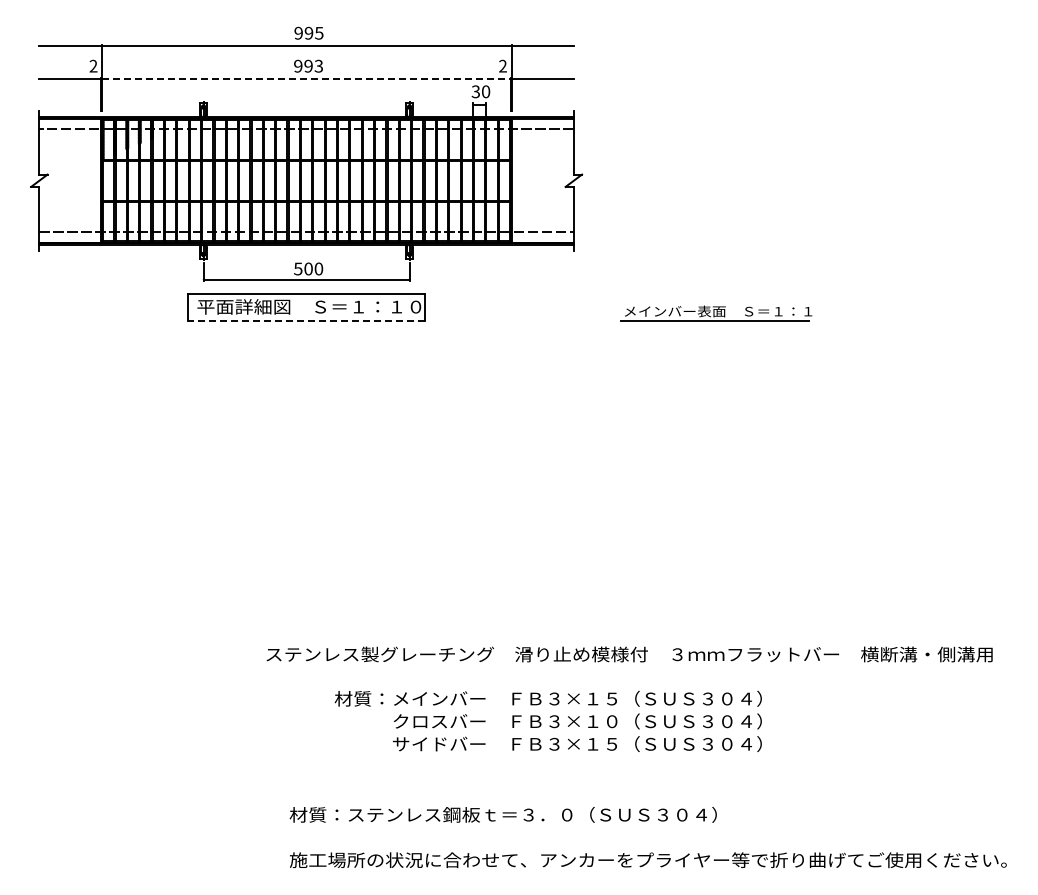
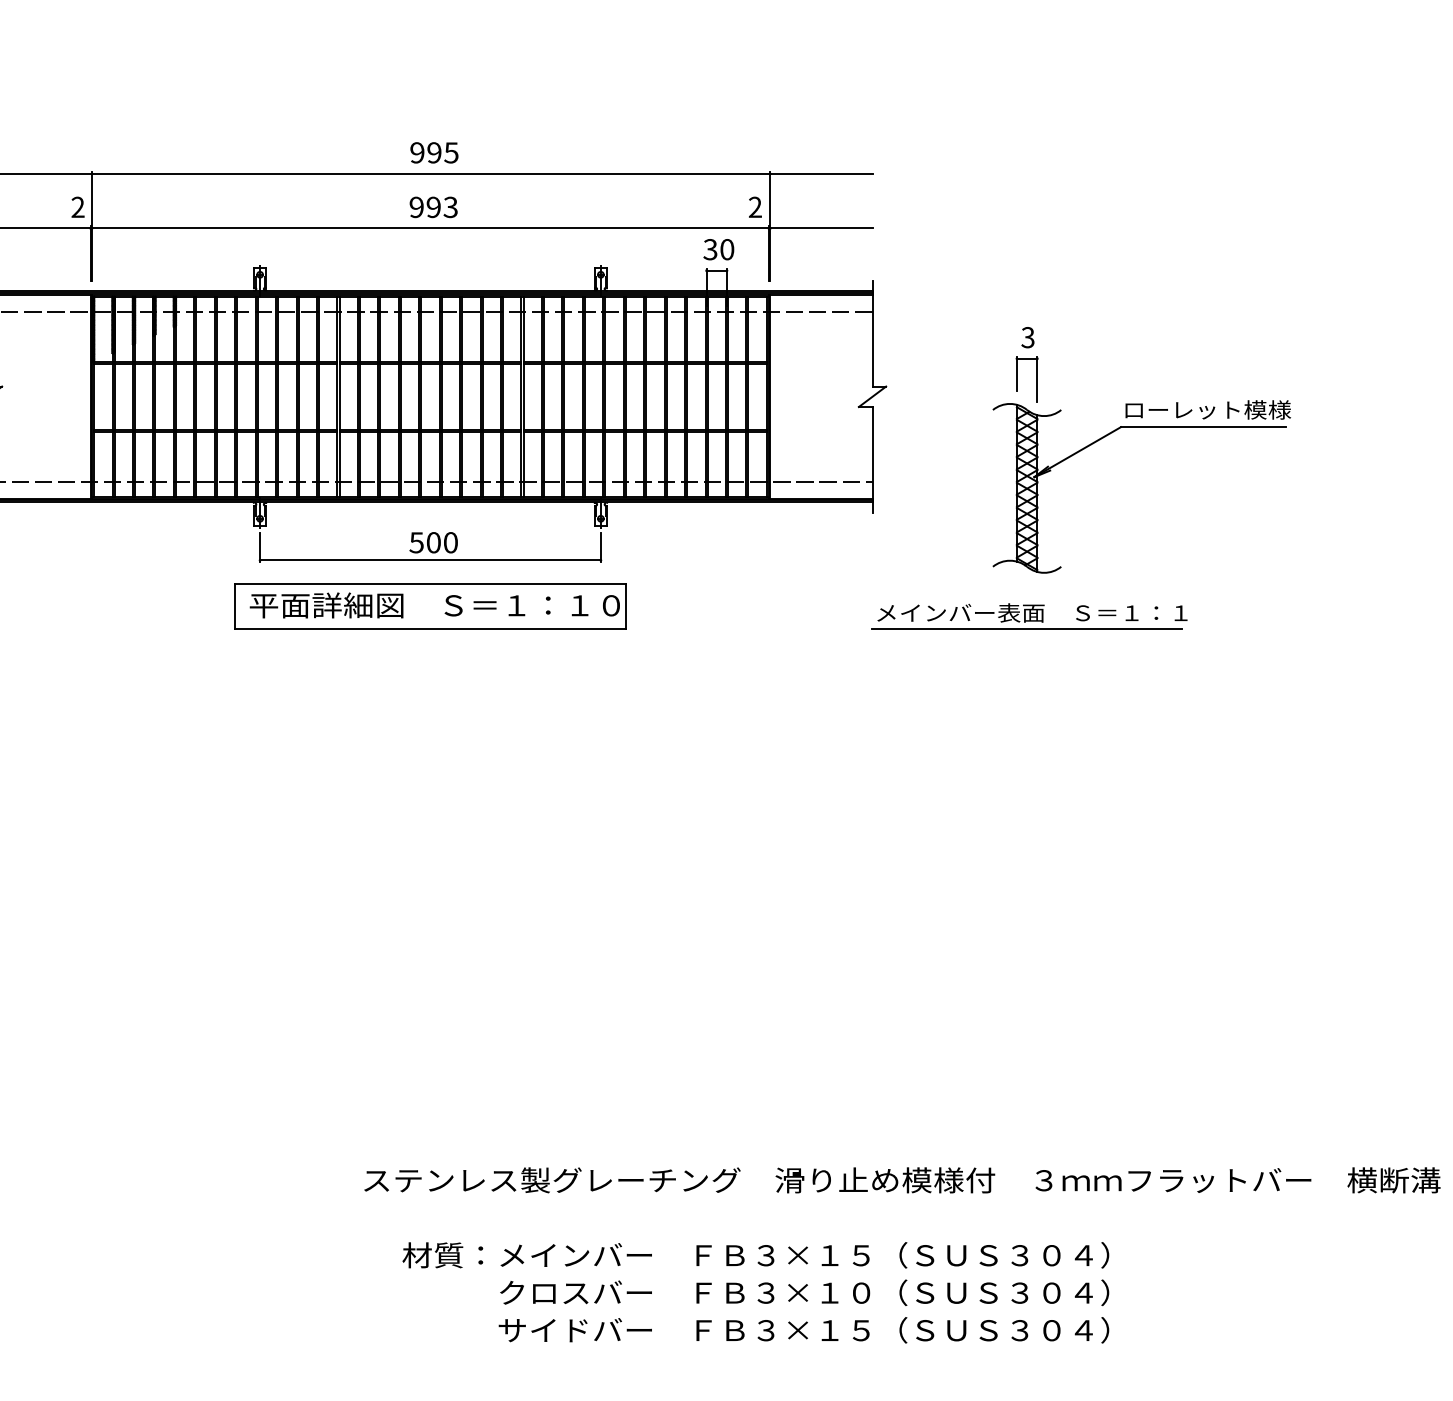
line: (306, 78) -> (430, 227), dashed -> solid
part: (736, 199) -> (1141, 427), added
part: (716, 313) -> (1029, 616), moved
line: (306, 320) -> (430, 627), dashed -> solid
text: (547, 721) -> (754, 1292), moved

